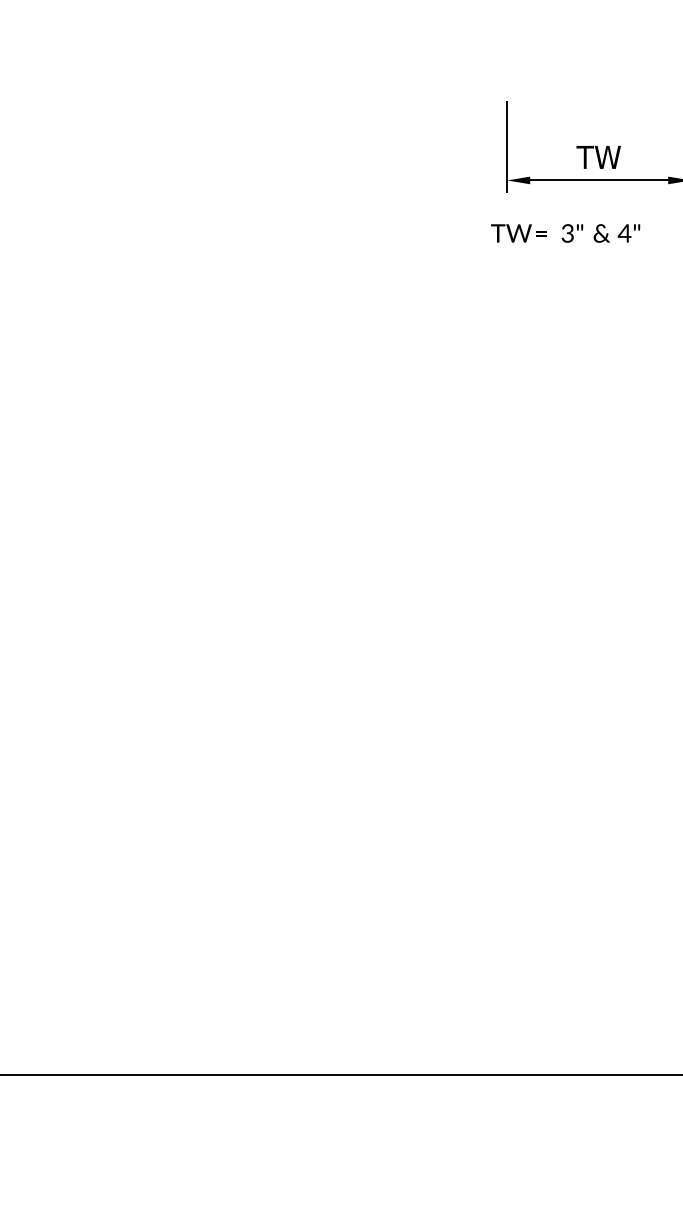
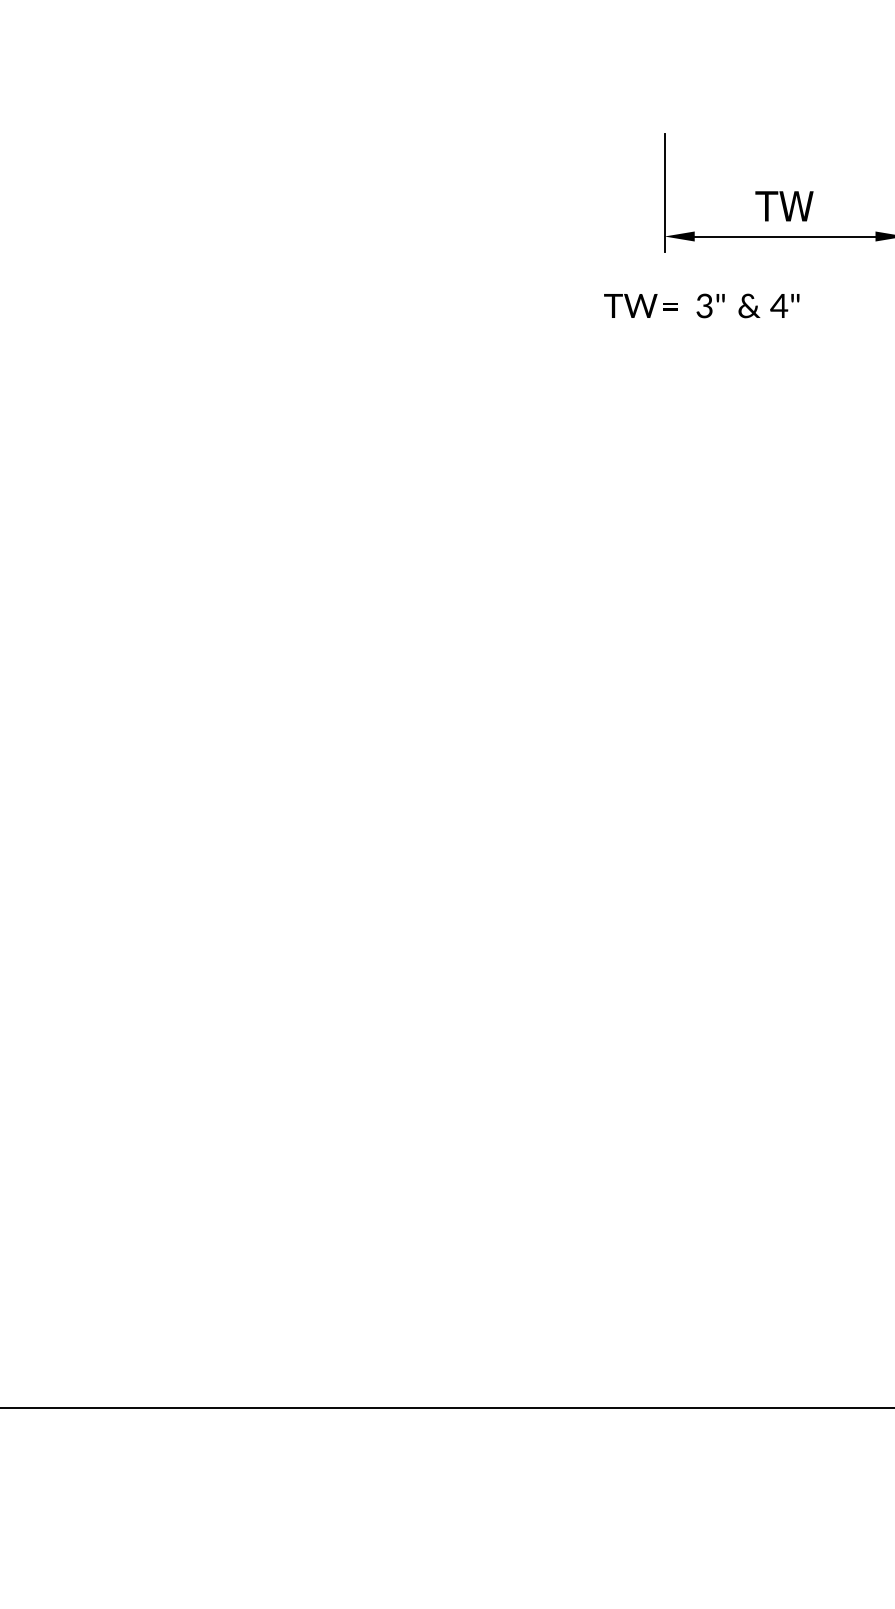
text: (565, 233) -> (701, 306), moved

